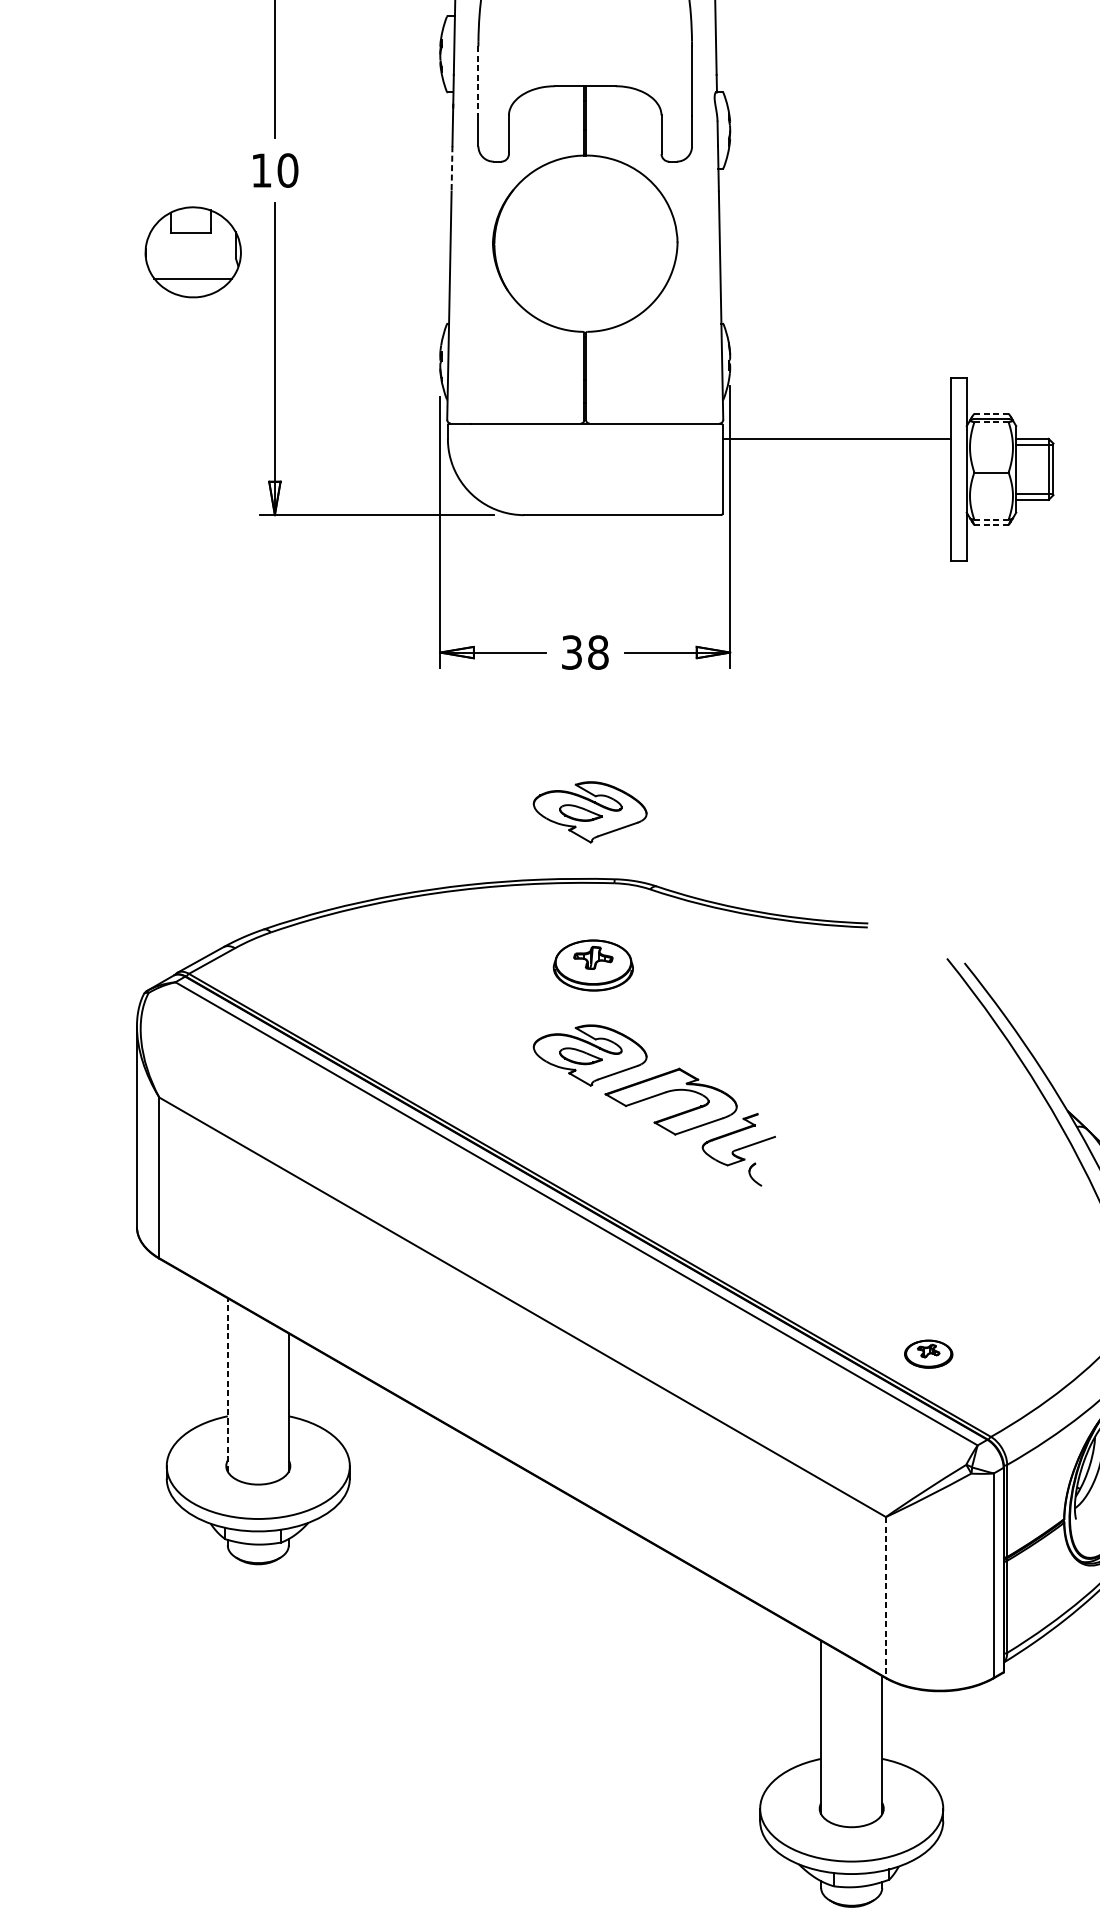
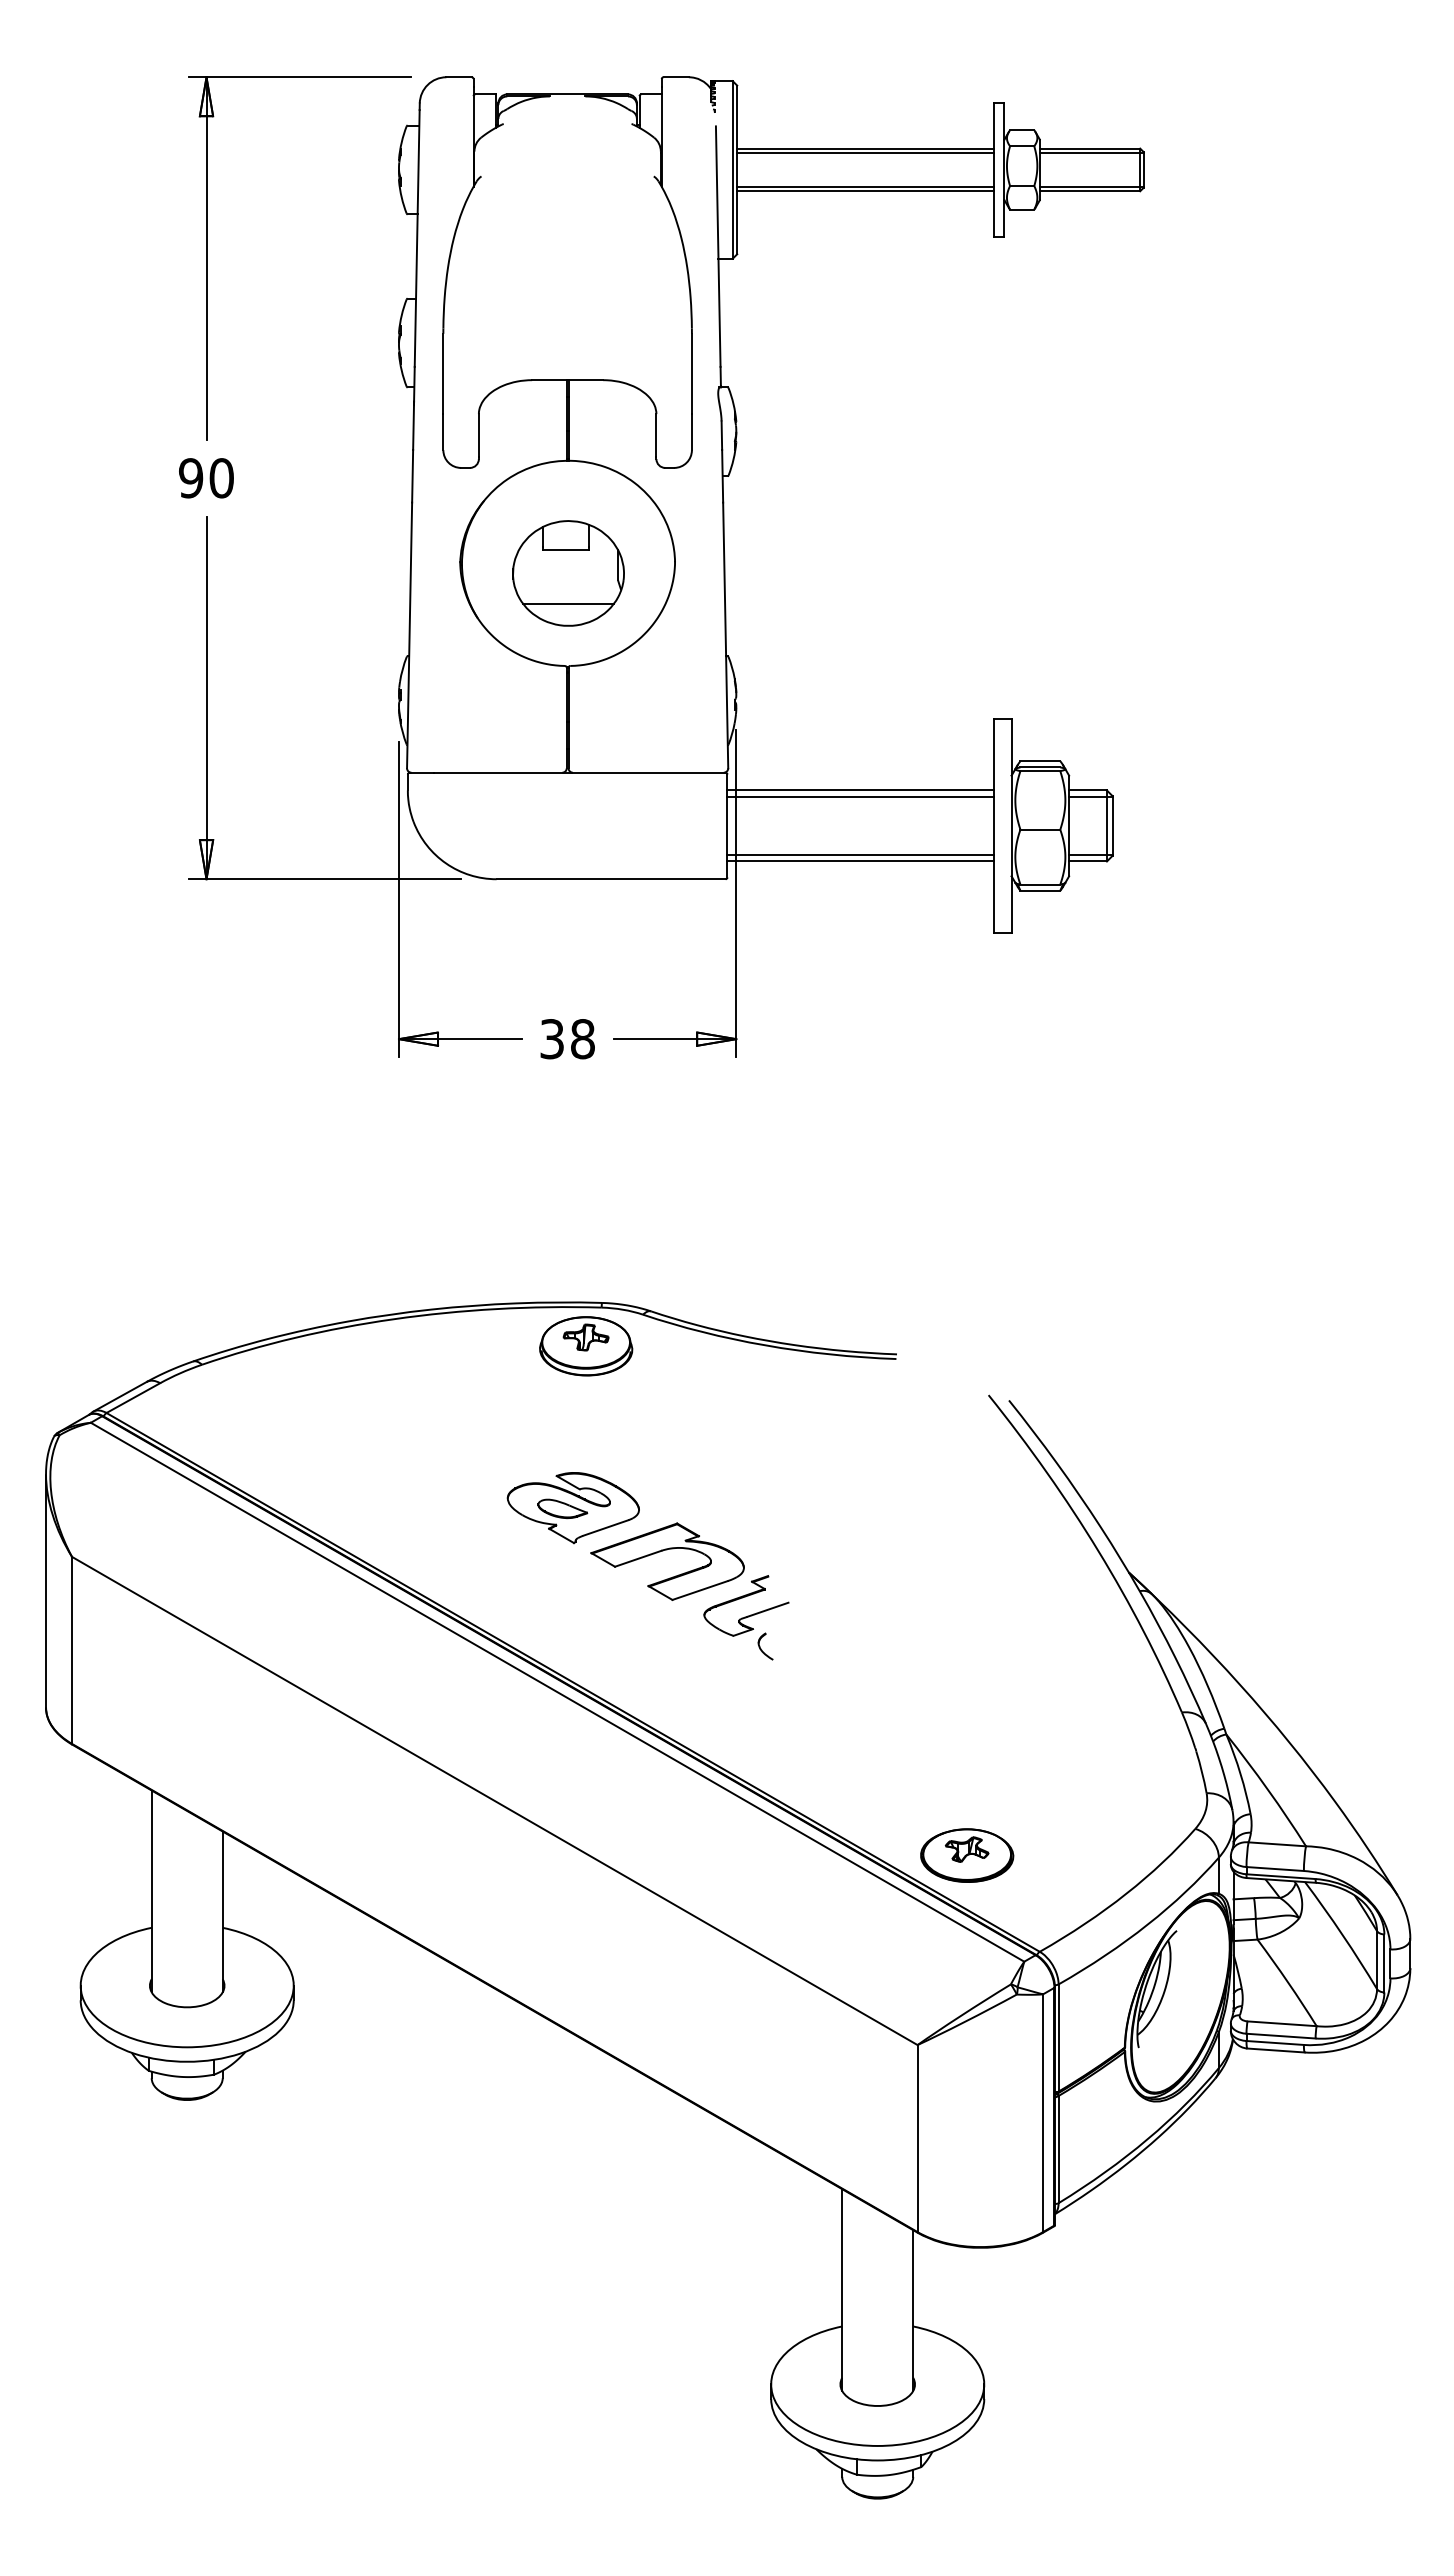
line: (478, 81) -> (443, 374), dashed -> solid
line: (451, 169) -> (412, 476), dashed -> solid
text: (261, 170) -> (191, 478), 10 -> 90
part: (193, 252) -> (568, 573), moved
line: (991, 413) -> (1040, 761), dashed -> solid
line: (991, 422) -> (1040, 771), dashed -> solid
line: (836, 444) -> (860, 797), added
line: (836, 493) -> (860, 854), added
line: (836, 499) -> (860, 861), added
line: (991, 519) -> (1040, 884), dashed -> solid
line: (991, 524) -> (1040, 890), dashed -> solid
part: (589, 812) -> (572, 1225), removed
part: (593, 965) -> (586, 1346), moved
part: (928, 1354) -> (967, 1855), size x1.67
line: (227, 1385) -> (151, 1891), dashed -> solid
line: (885, 1597) -> (917, 2138), dashed -> solid

